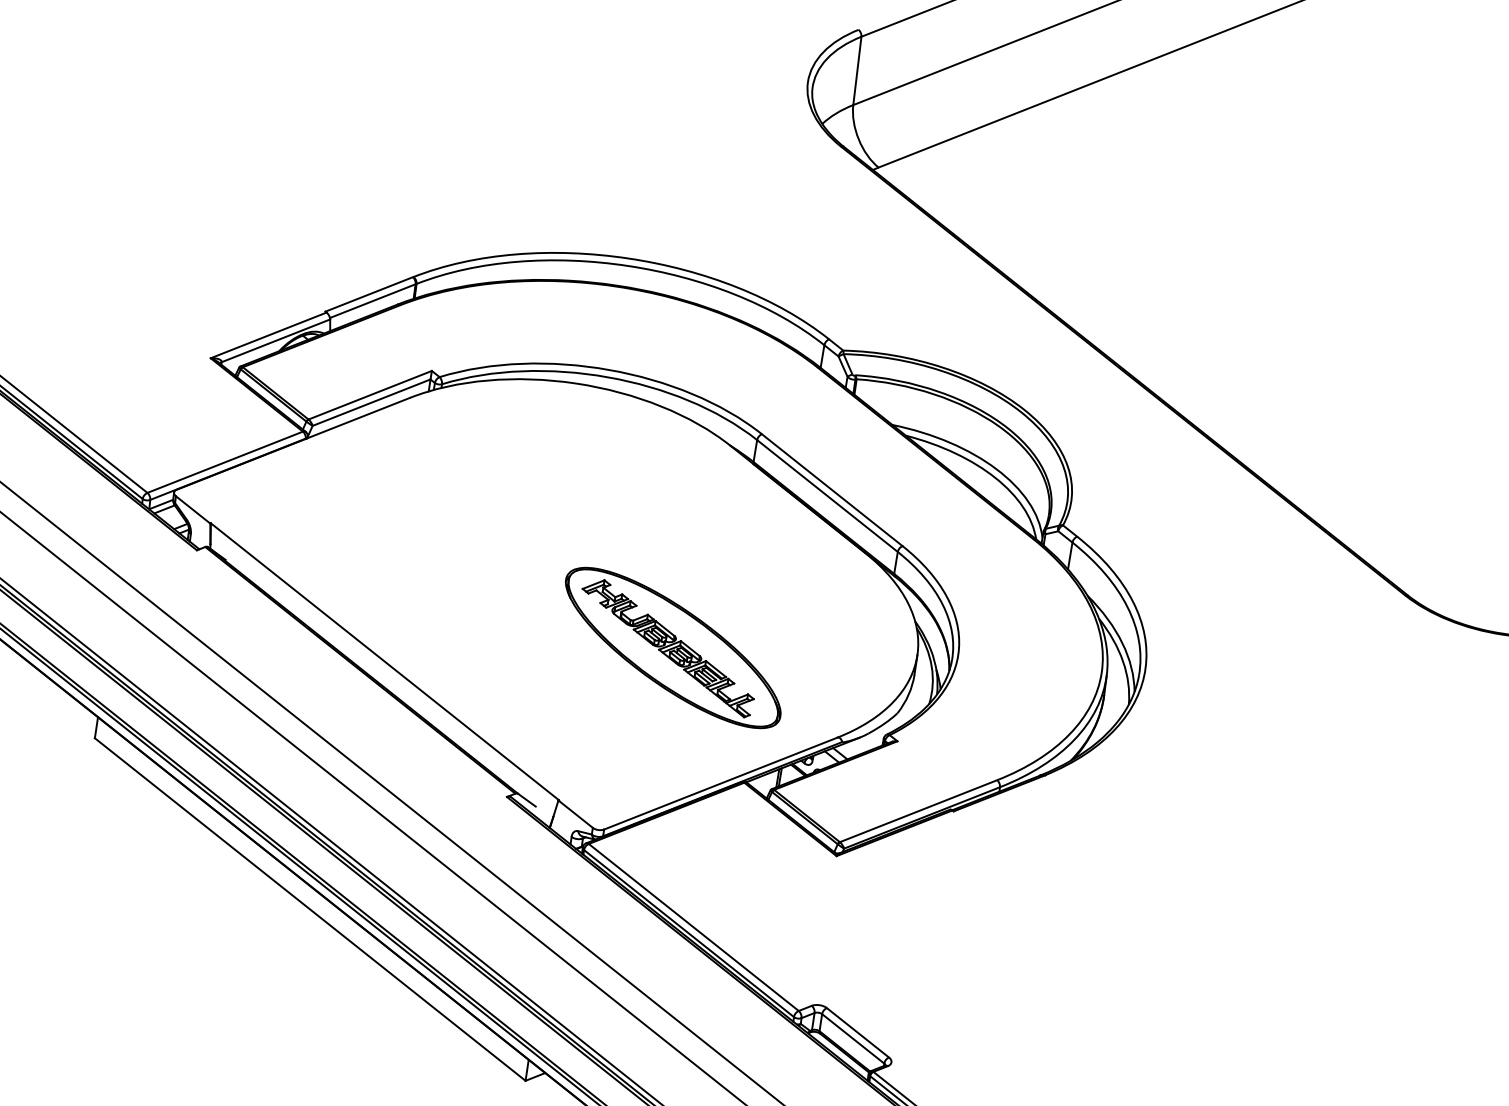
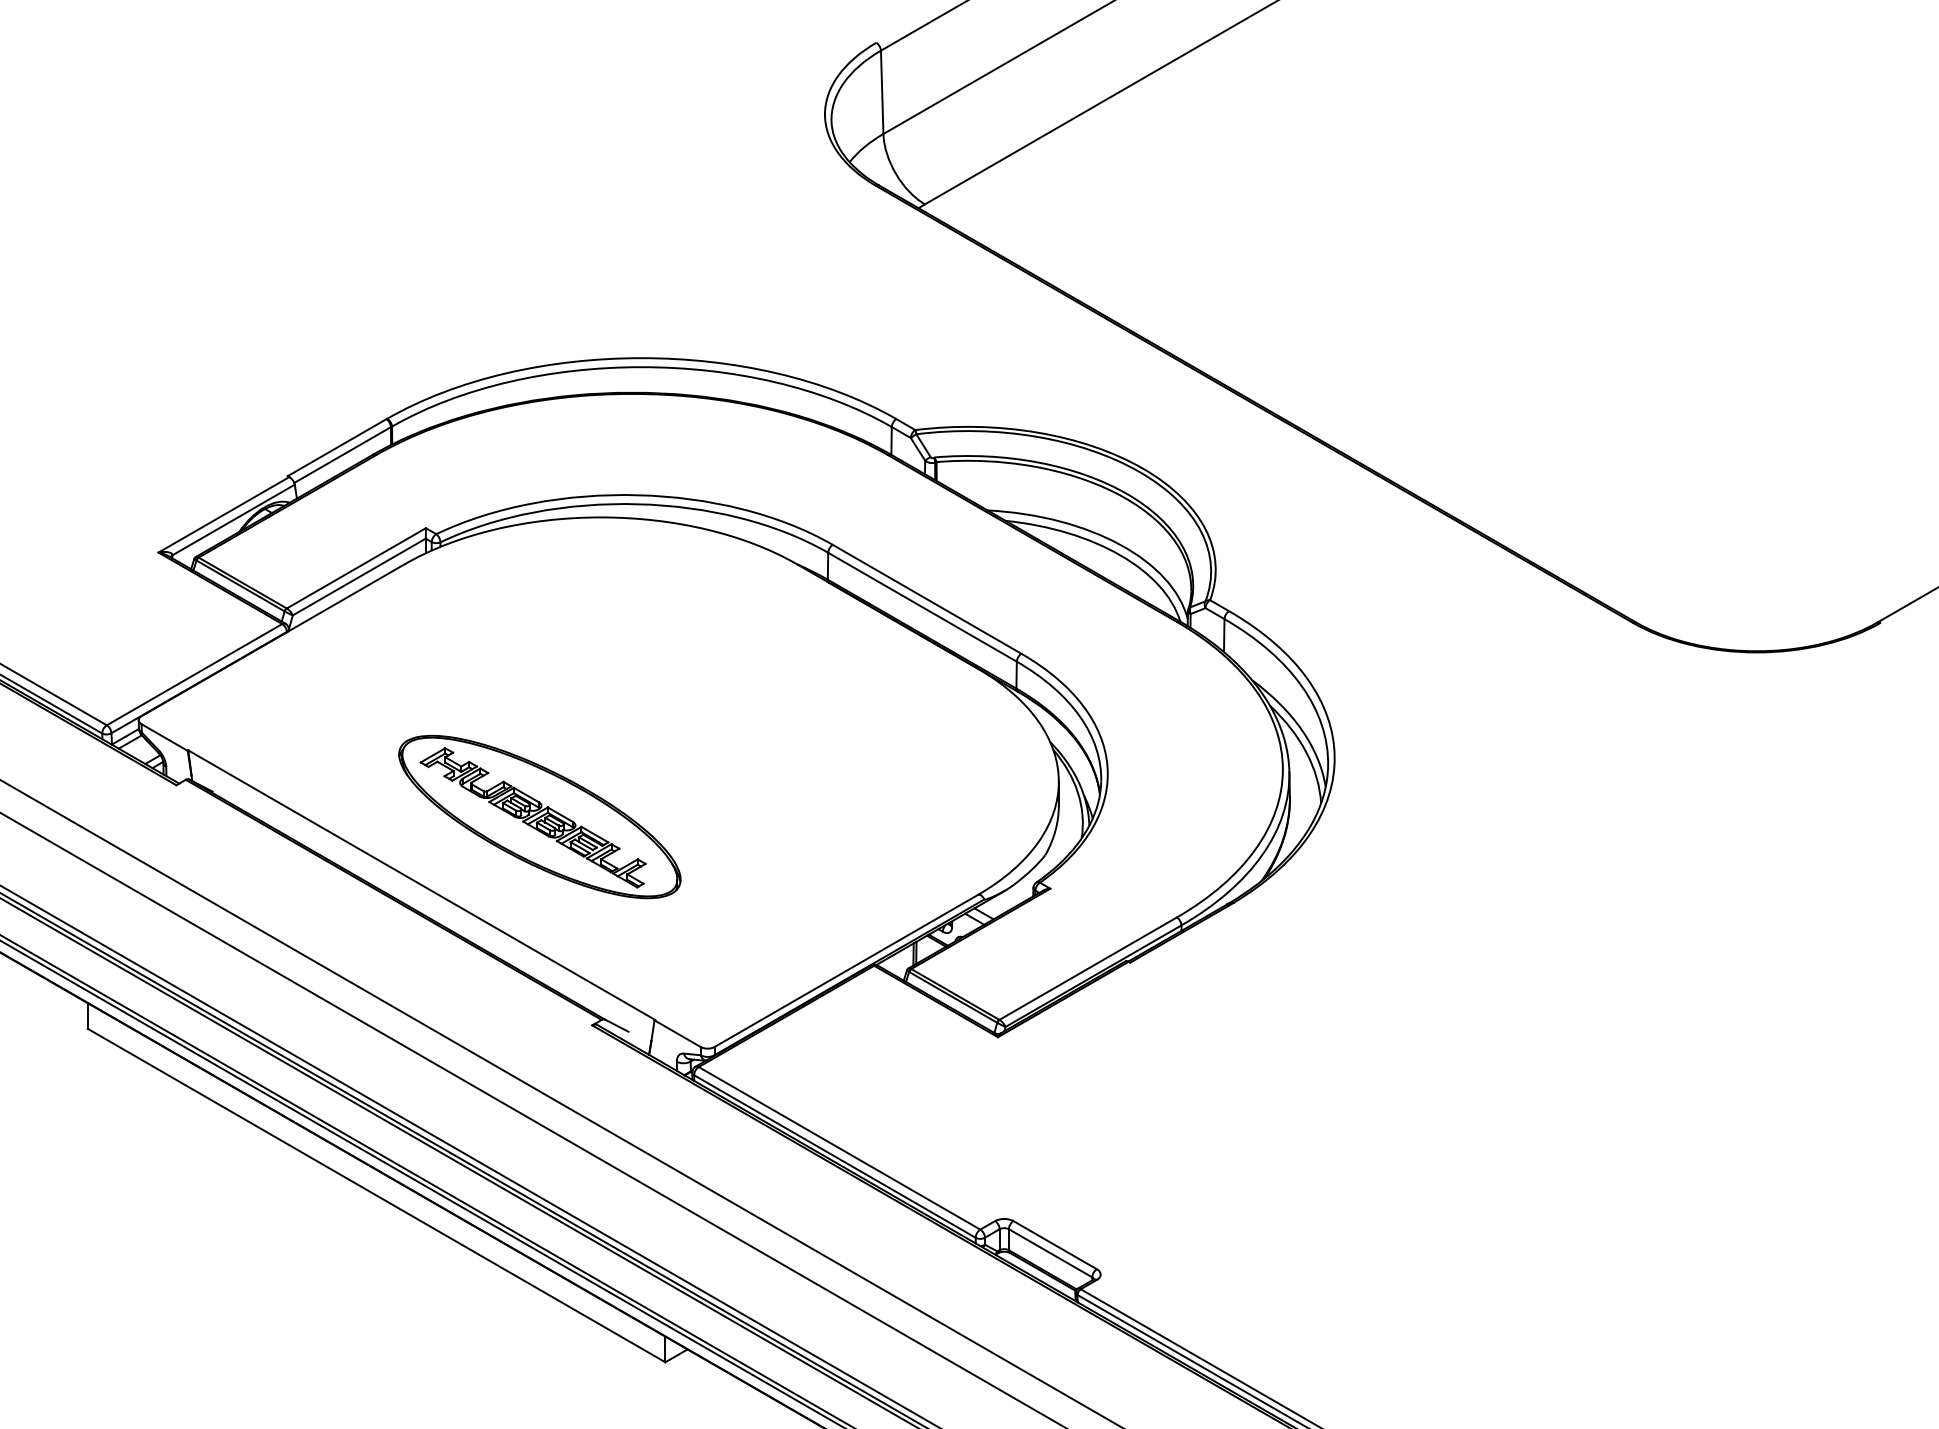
part: (673, 647) -> (539, 816), moved

